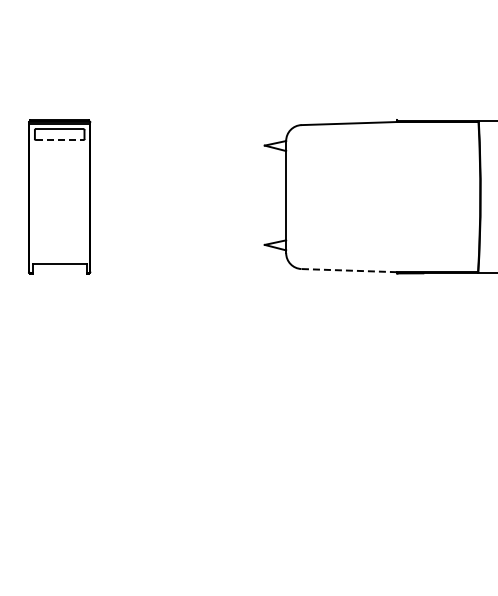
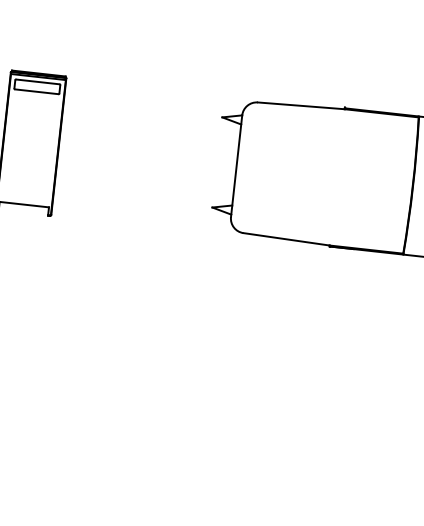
line: (59, 140) -> (36, 92), dashed -> solid
line: (349, 270) -> (286, 239), dashed -> solid

